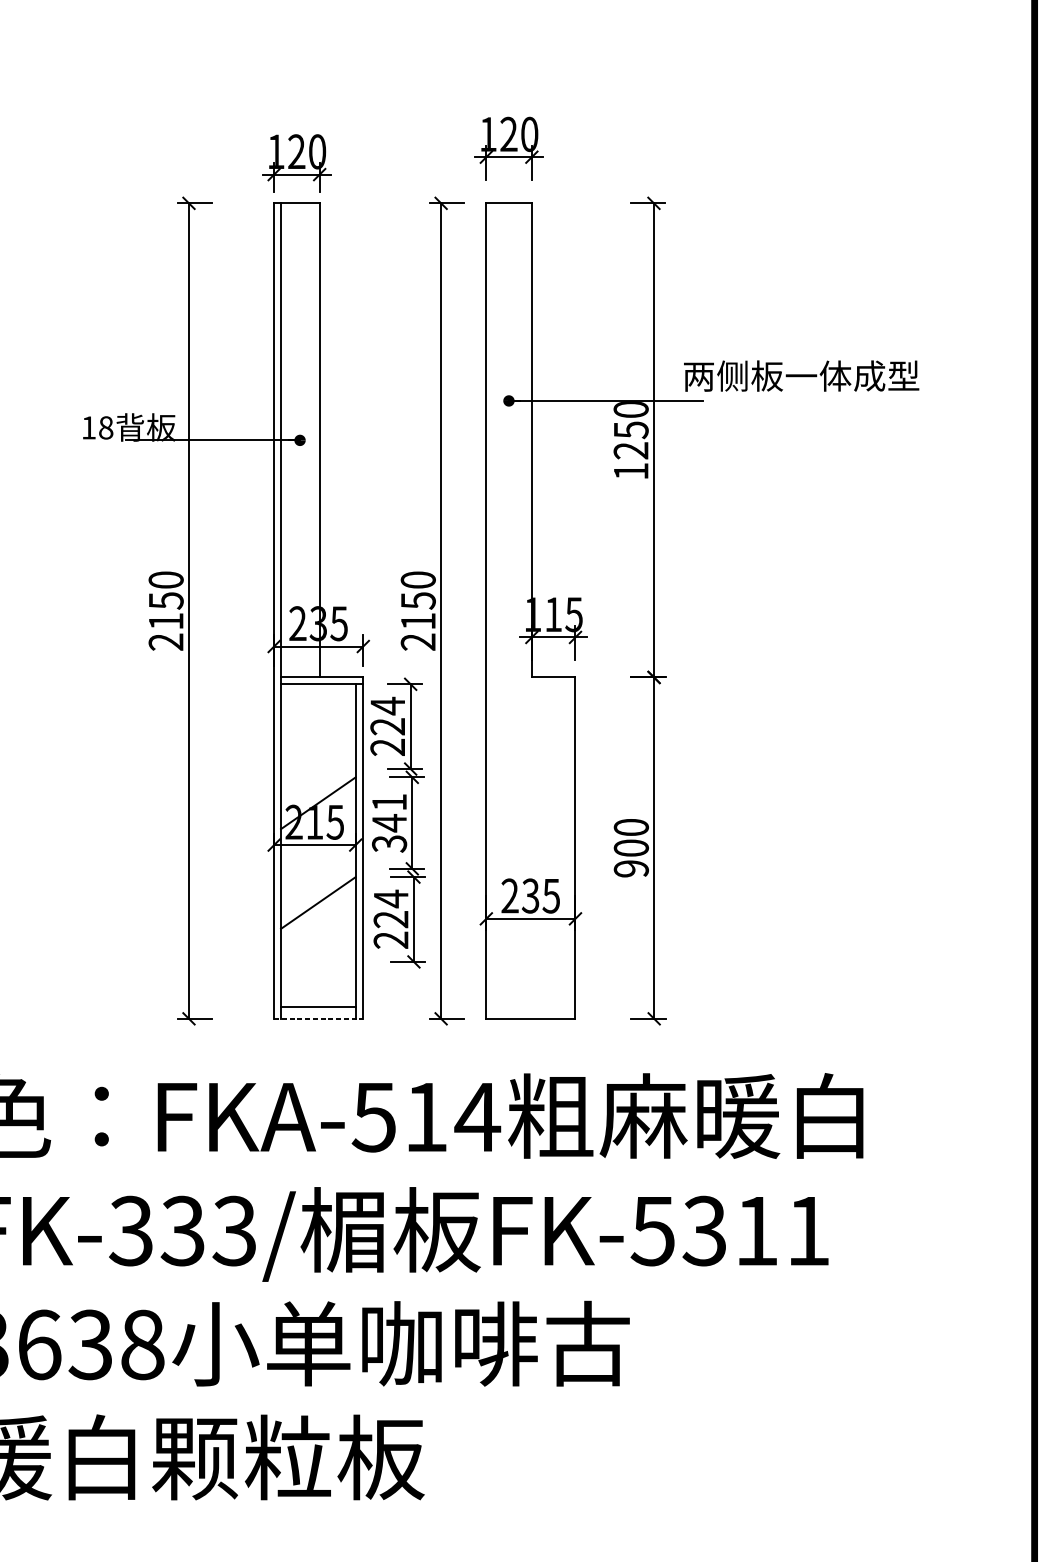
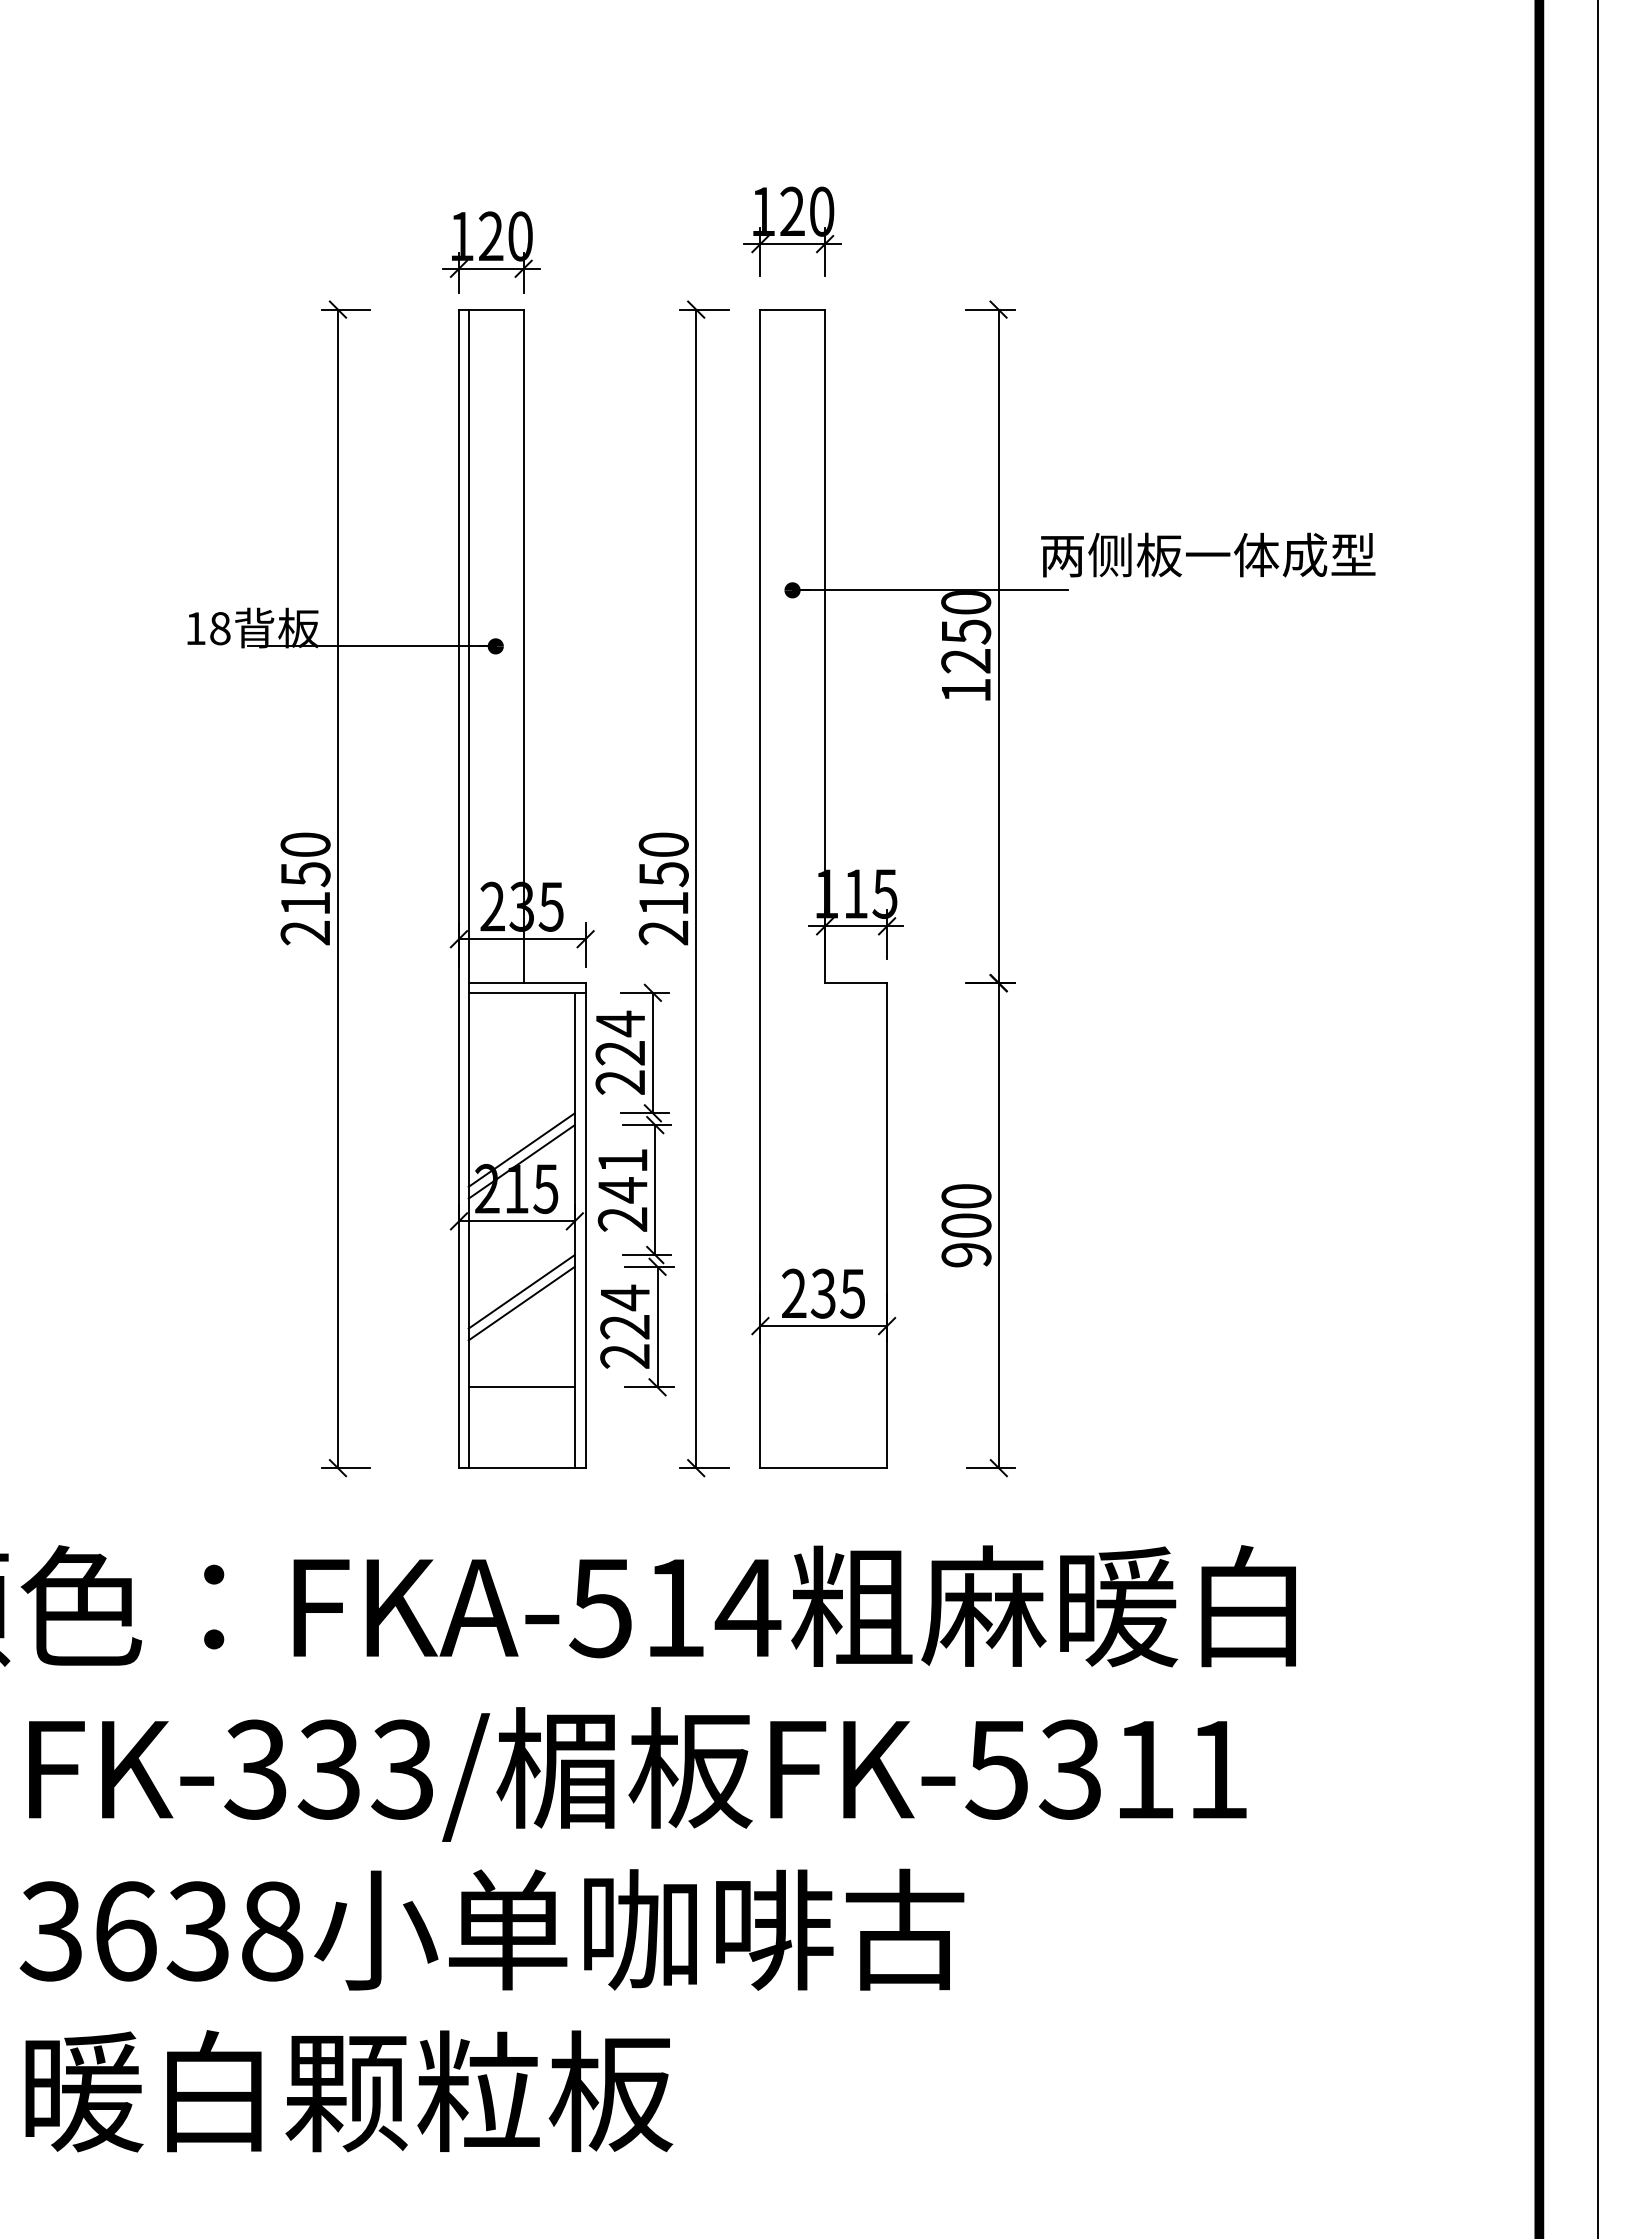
line: (318, 794) -> (521, 1149), added
text: (389, 843) -> (622, 1219), 341 -> 241
line: (318, 894) -> (521, 1291), added
line: (318, 1007) -> (521, 1387), moved
line: (318, 1019) -> (522, 1468), dashed -> solid

